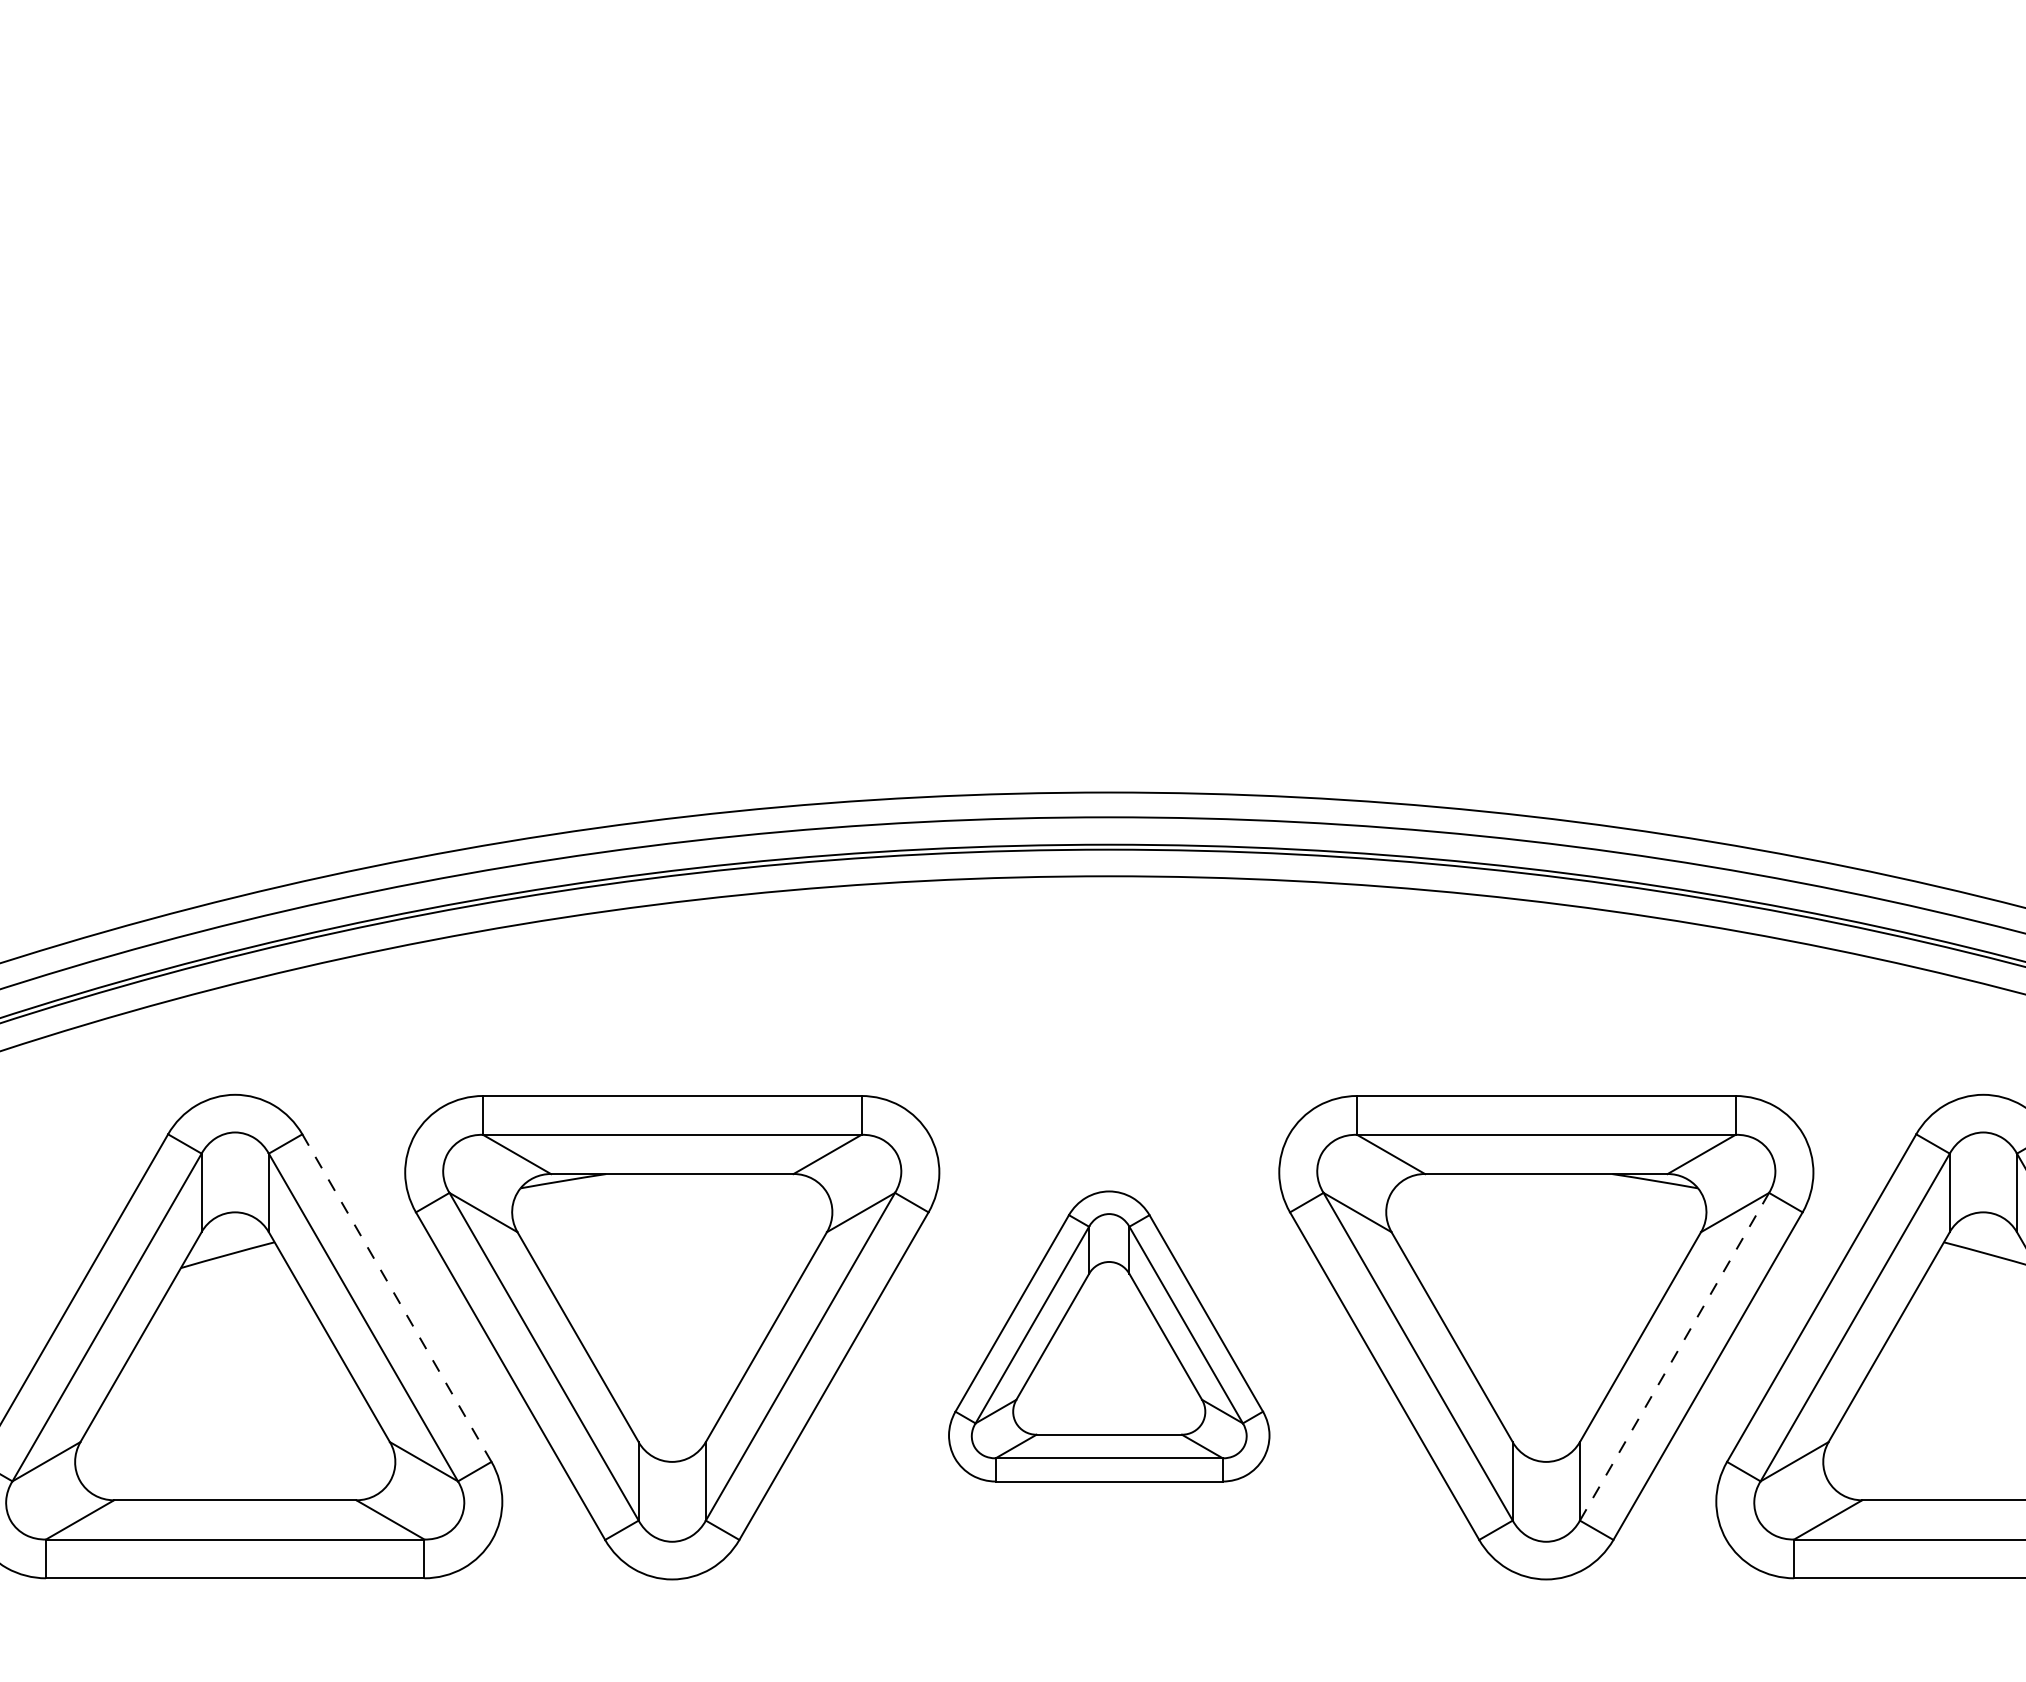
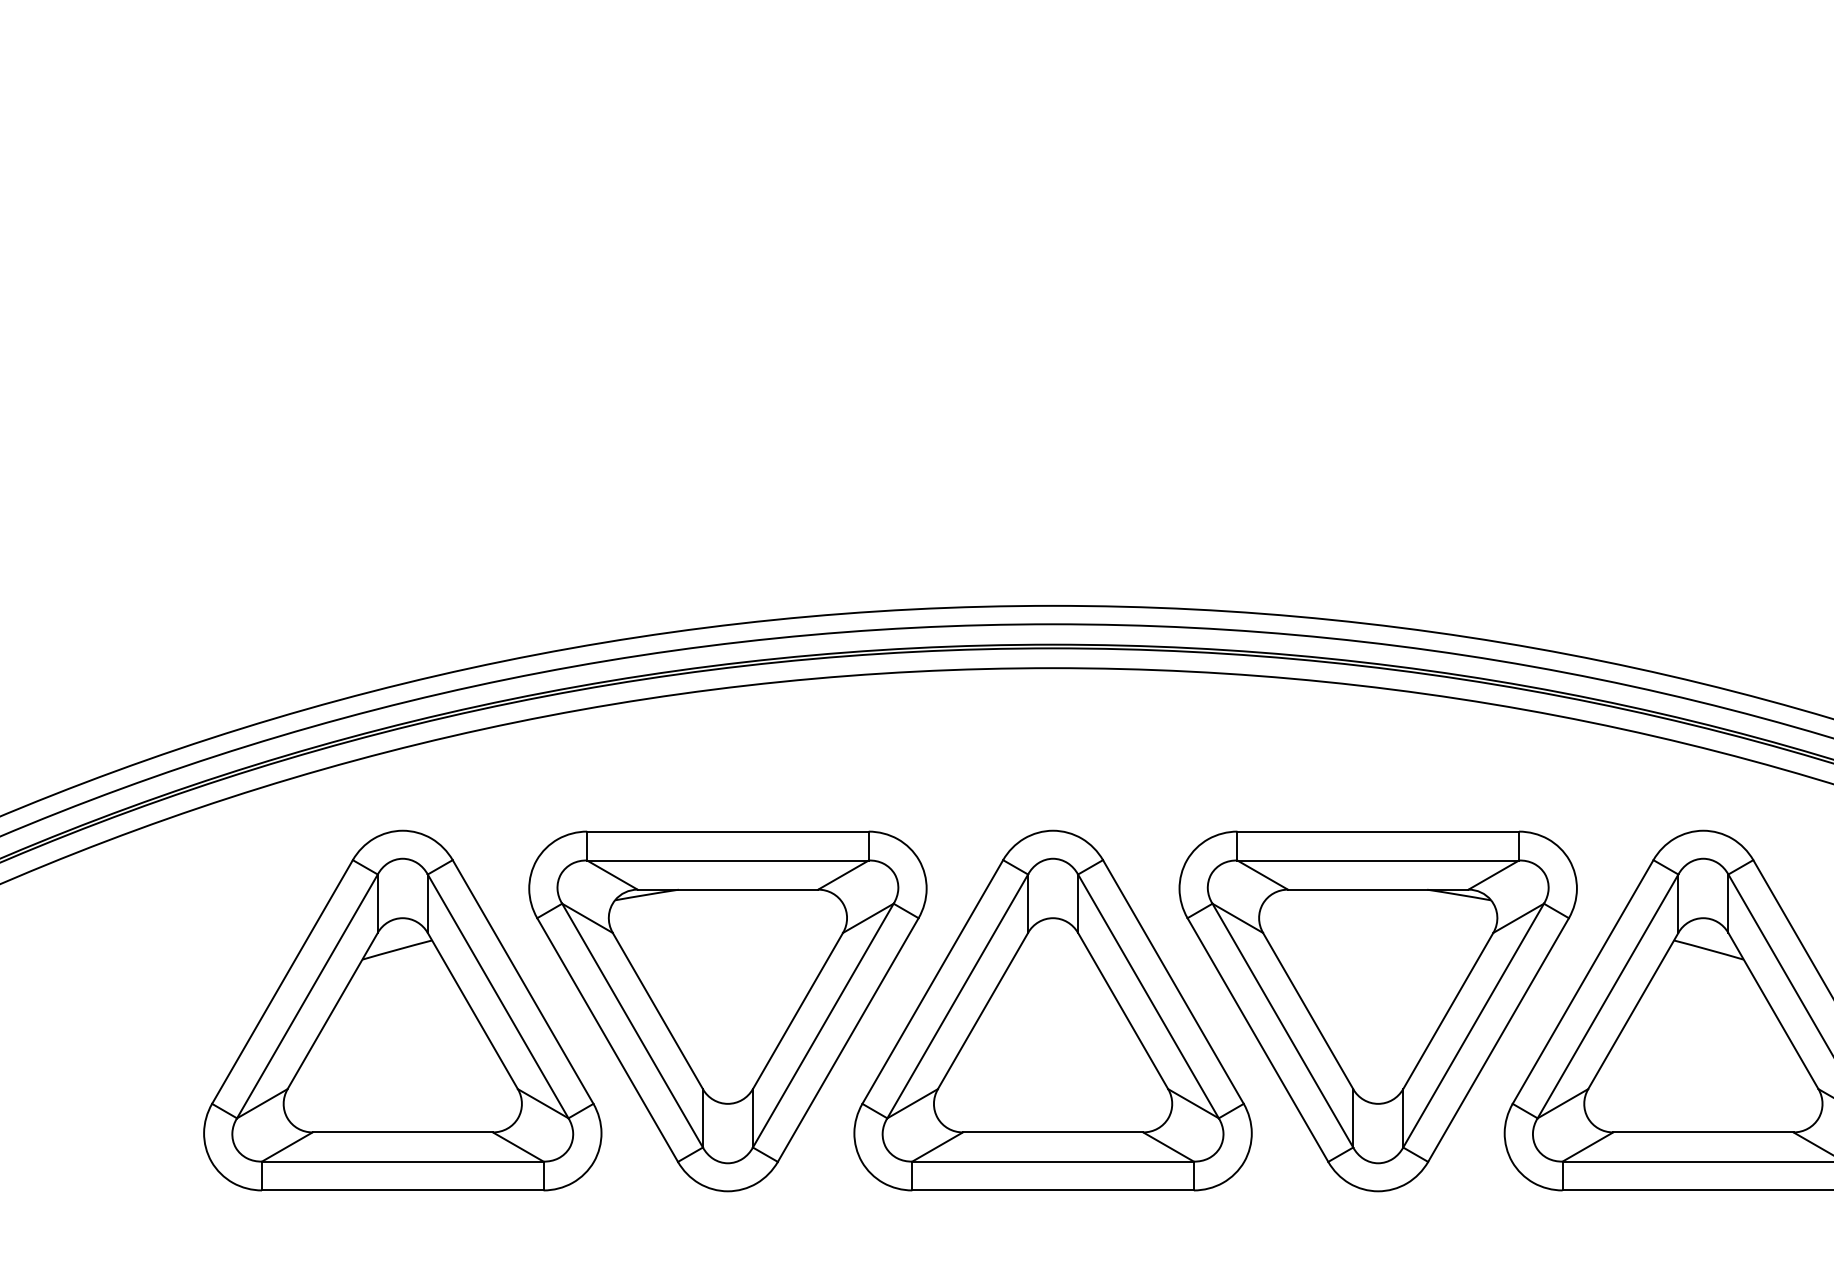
line: (397, 1298) -> (523, 982), dashed -> solid
part: (1108, 1336) -> (1052, 1010), size x1.67
line: (1674, 1356) -> (1473, 1025), dashed -> solid

